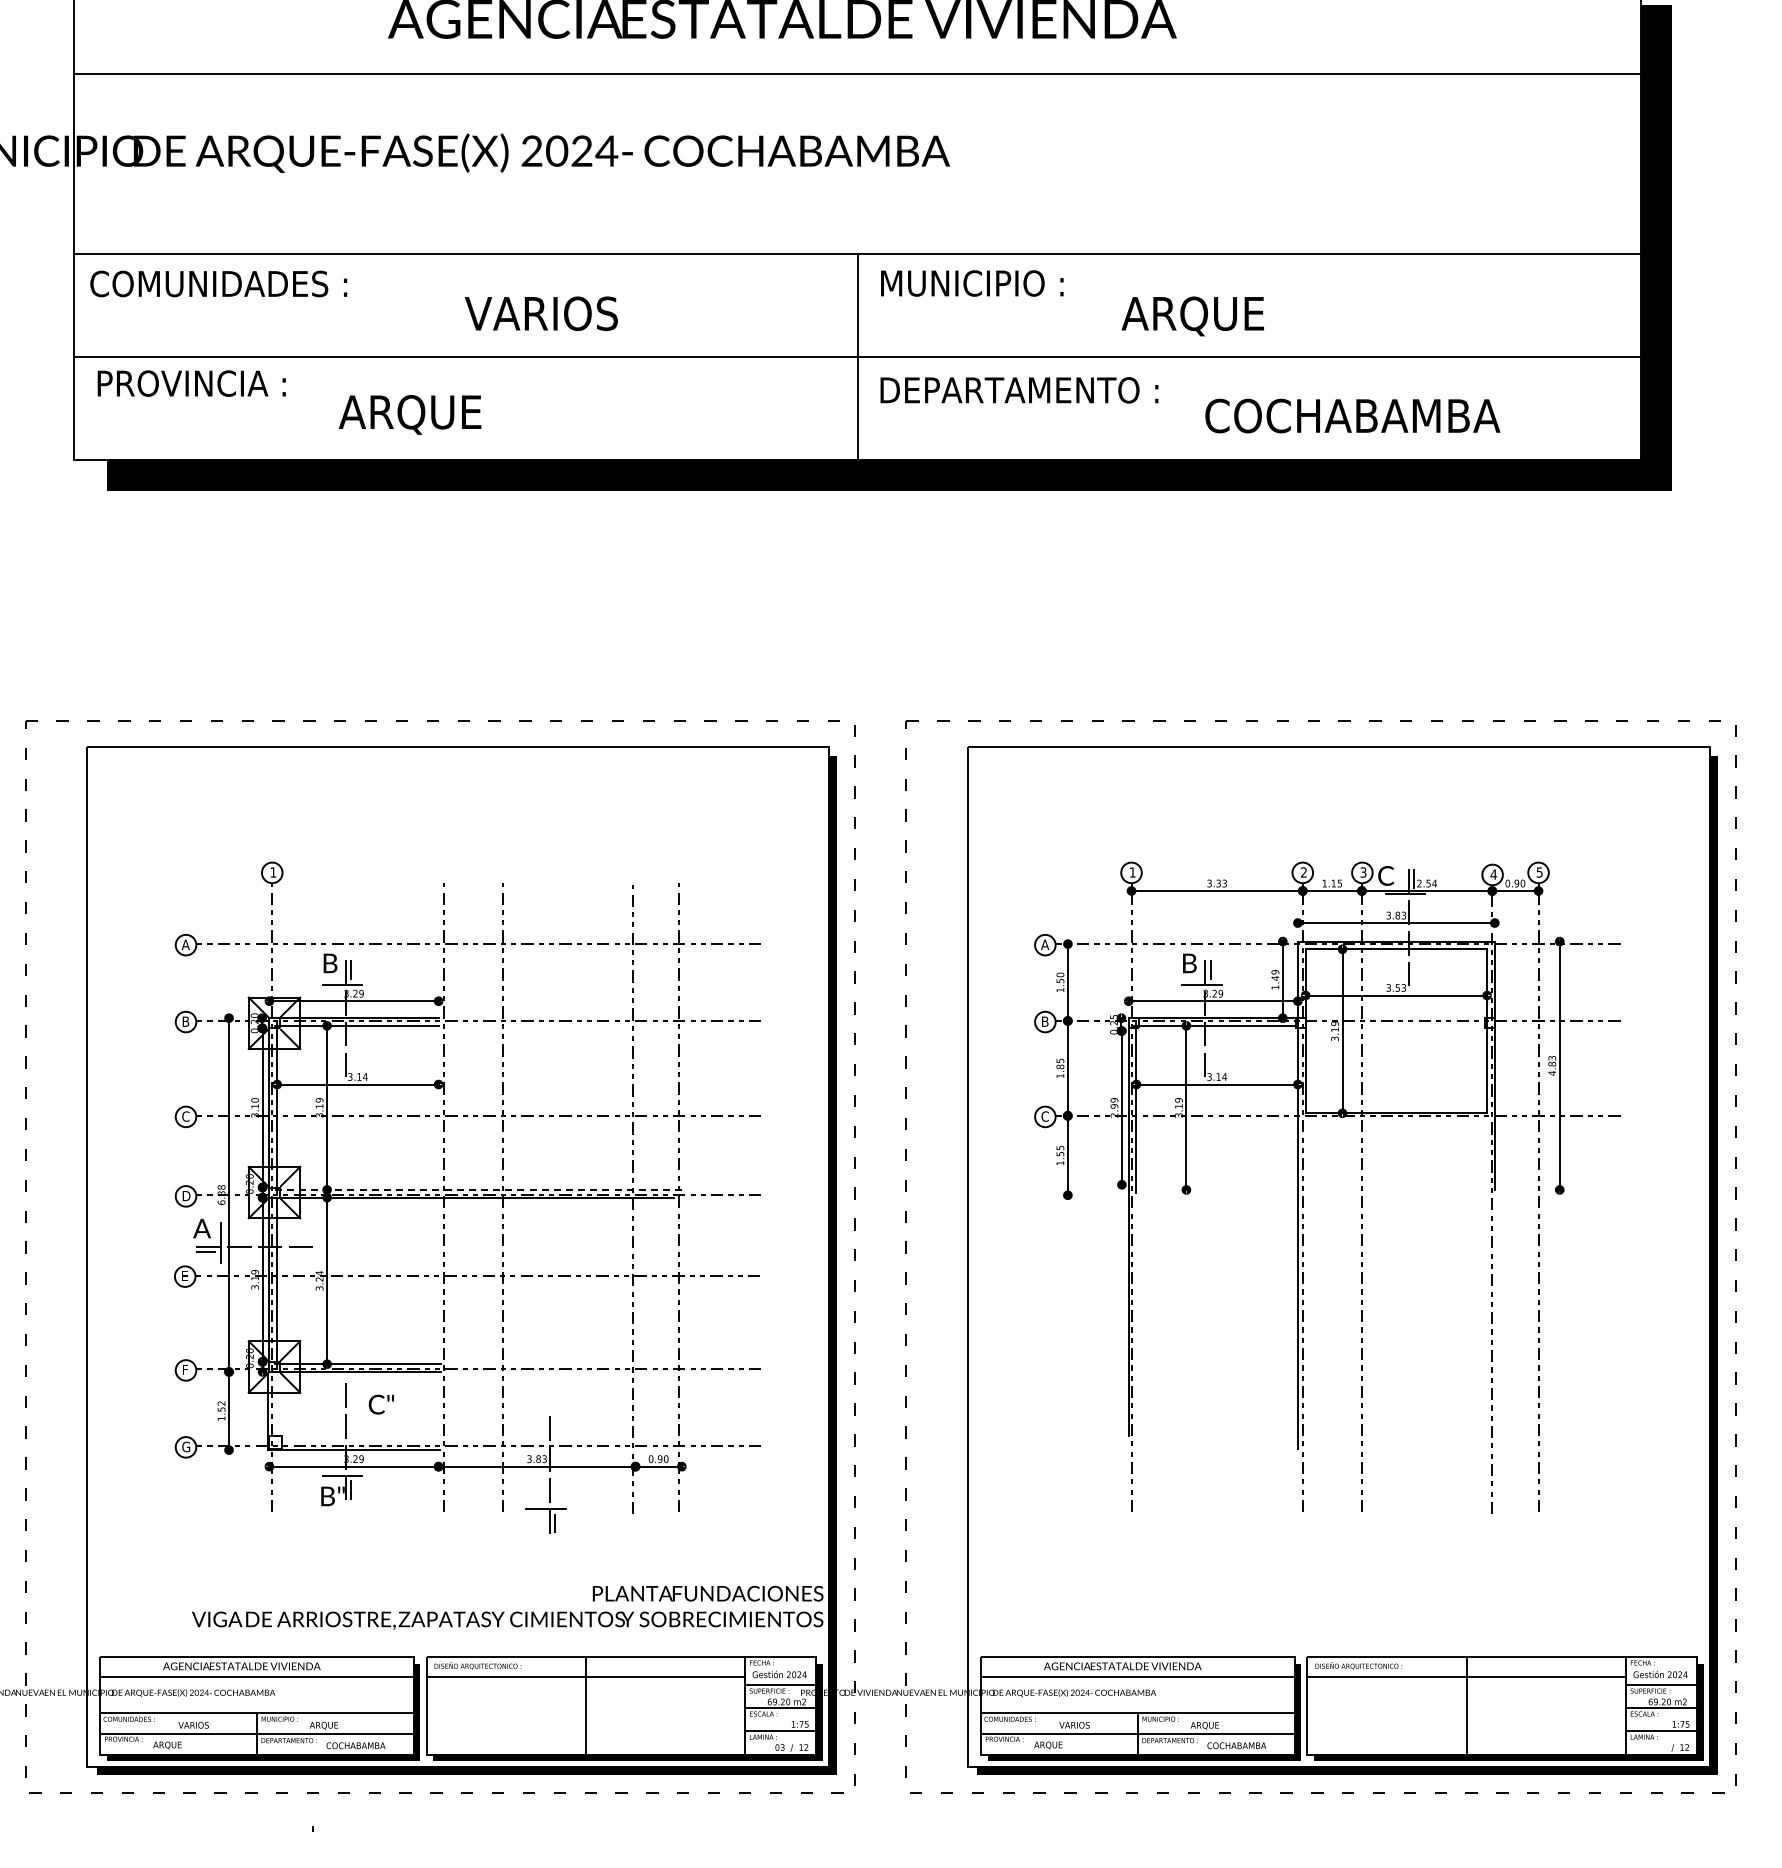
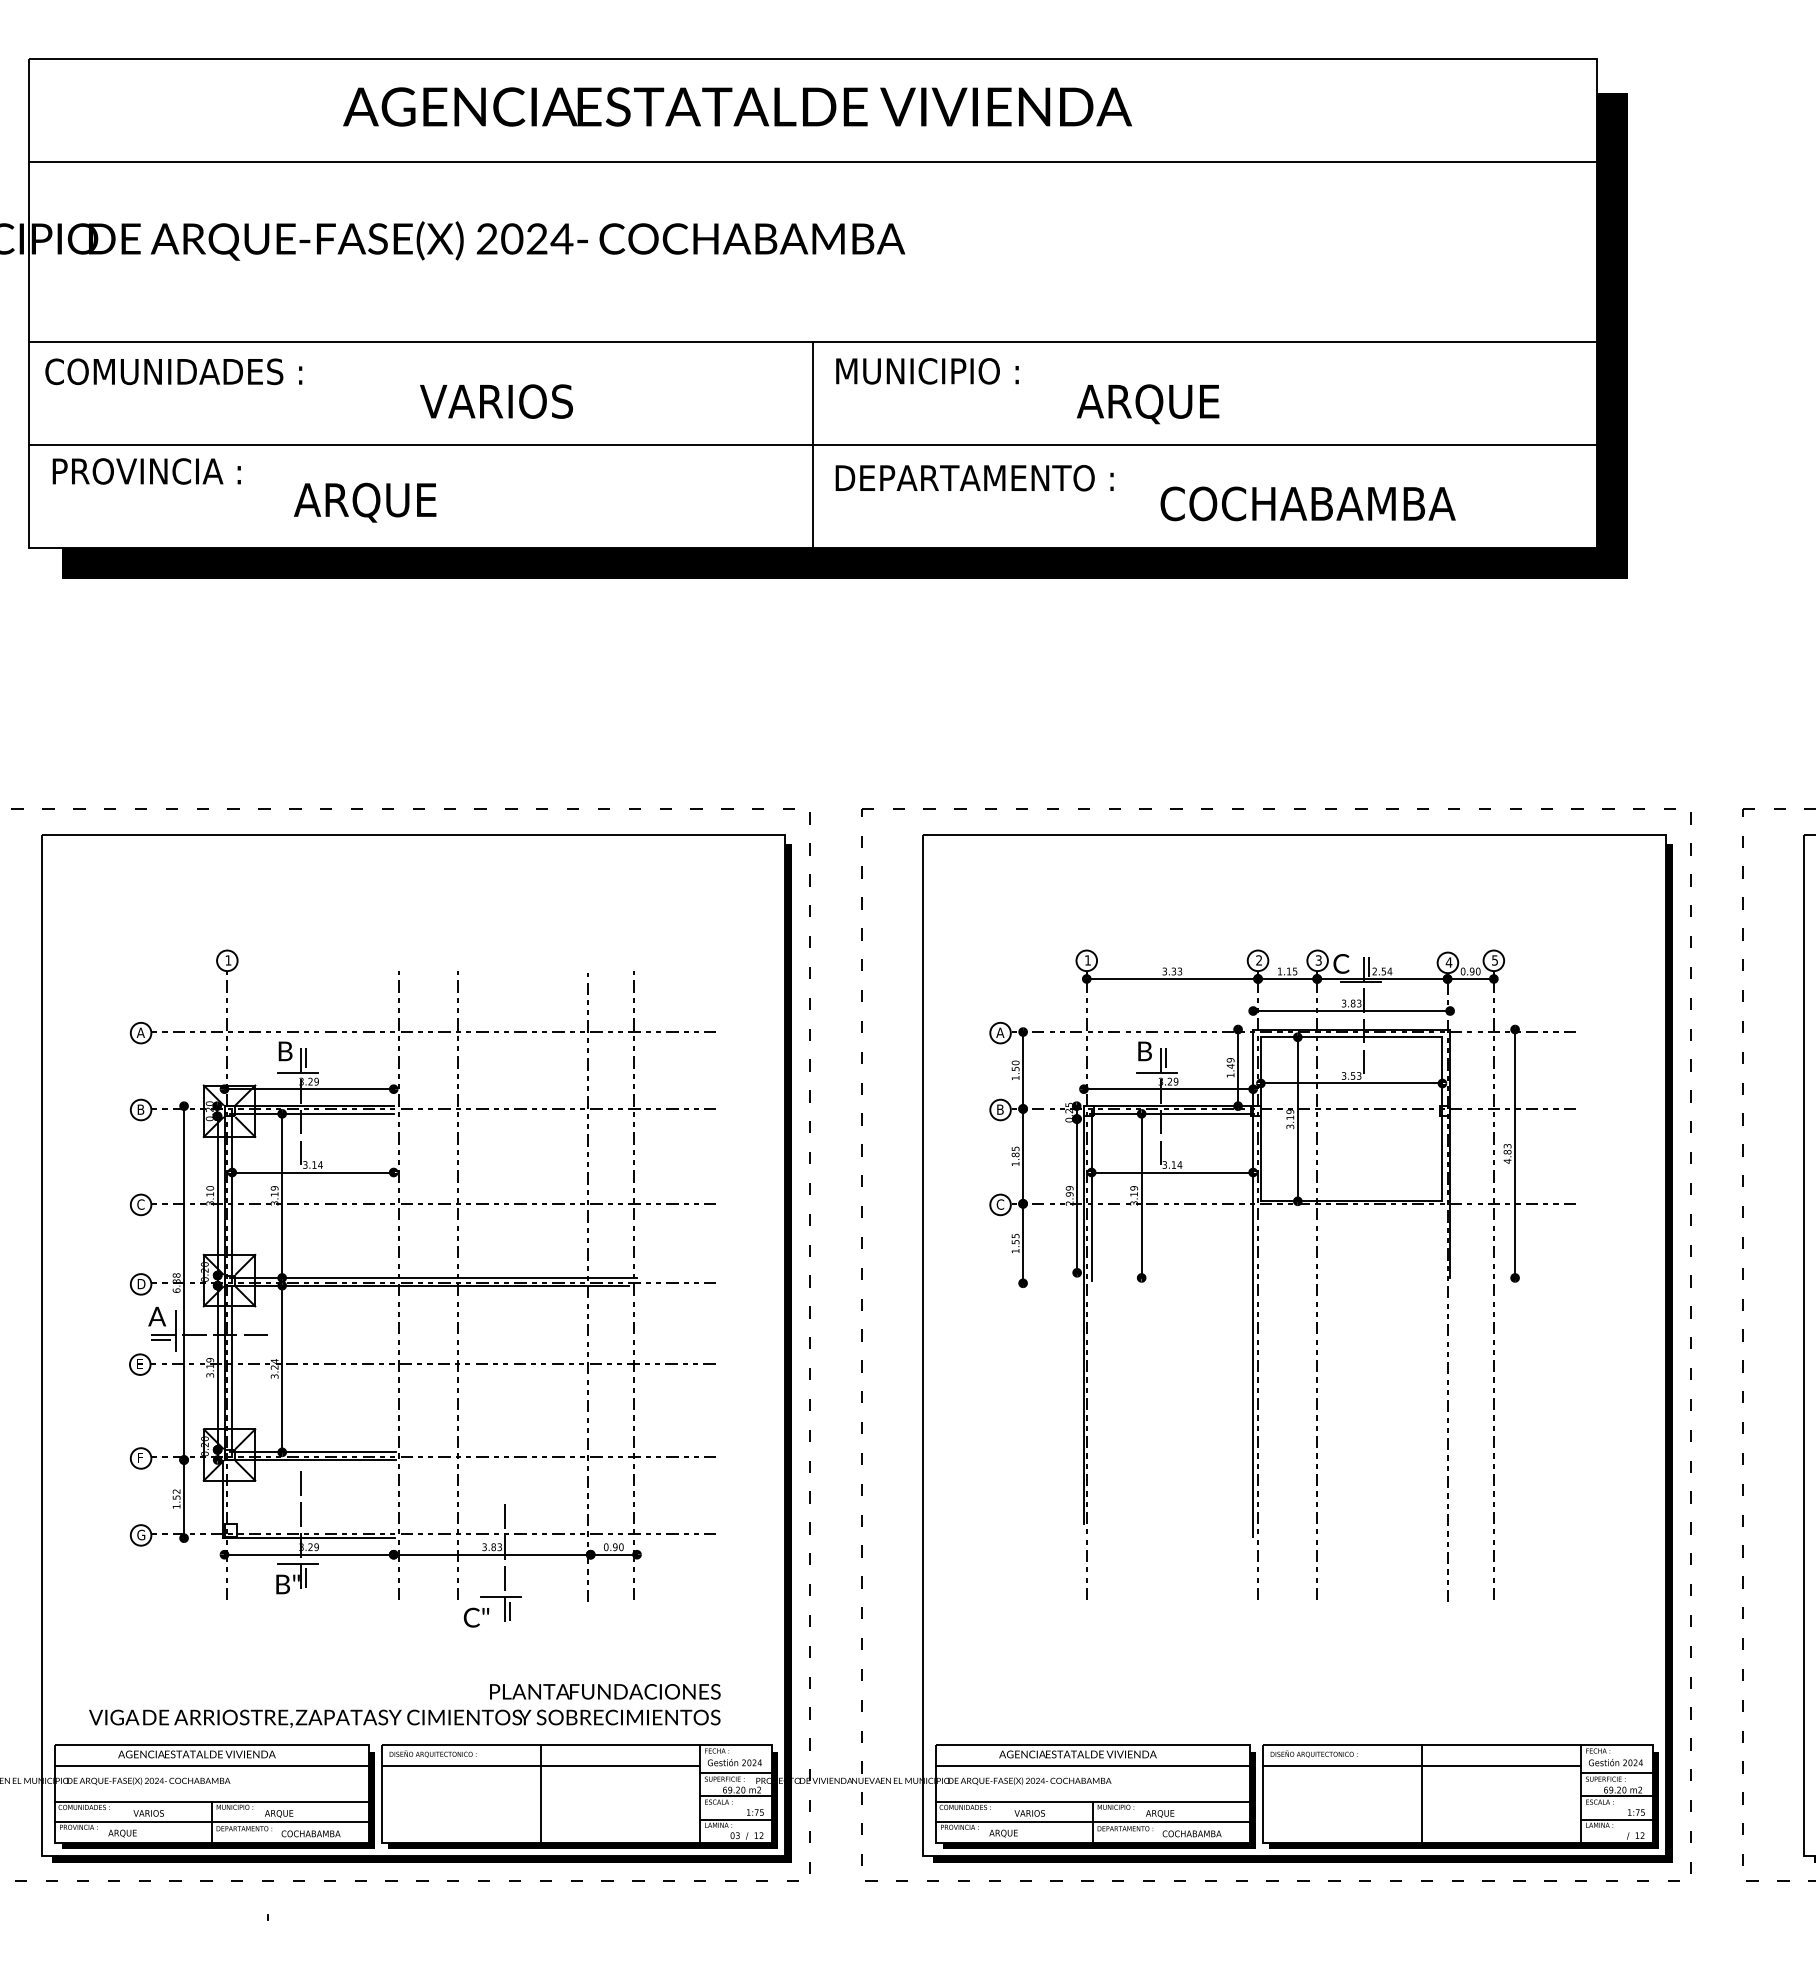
line: (478, 1189) -> (433, 1277), dashed -> solid
text: (381, 1404) -> (476, 1617), moved
text: (507, 1607) -> (404, 1705), moved

